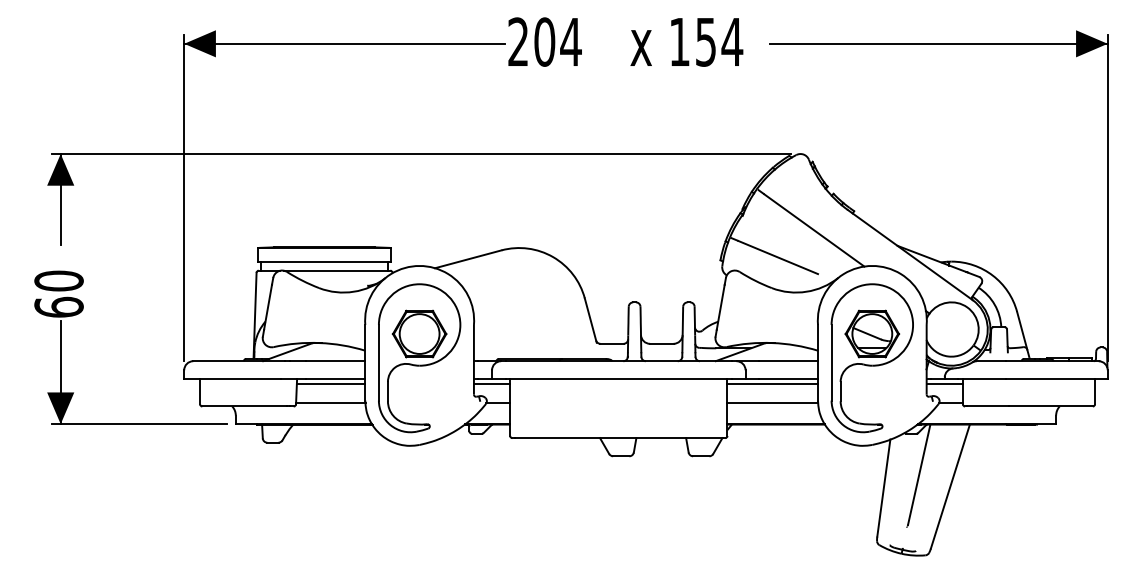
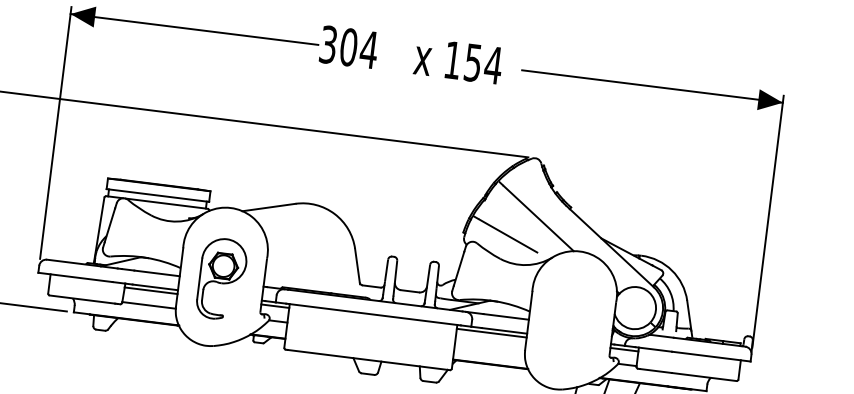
text: (518, 41) -> (328, 44), 204 -> 304
part: (419, 358) -> (221, 279), size x0.7
part: (871, 358) -> (570, 322), removed
line: (772, 403) -> (489, 347), removed

